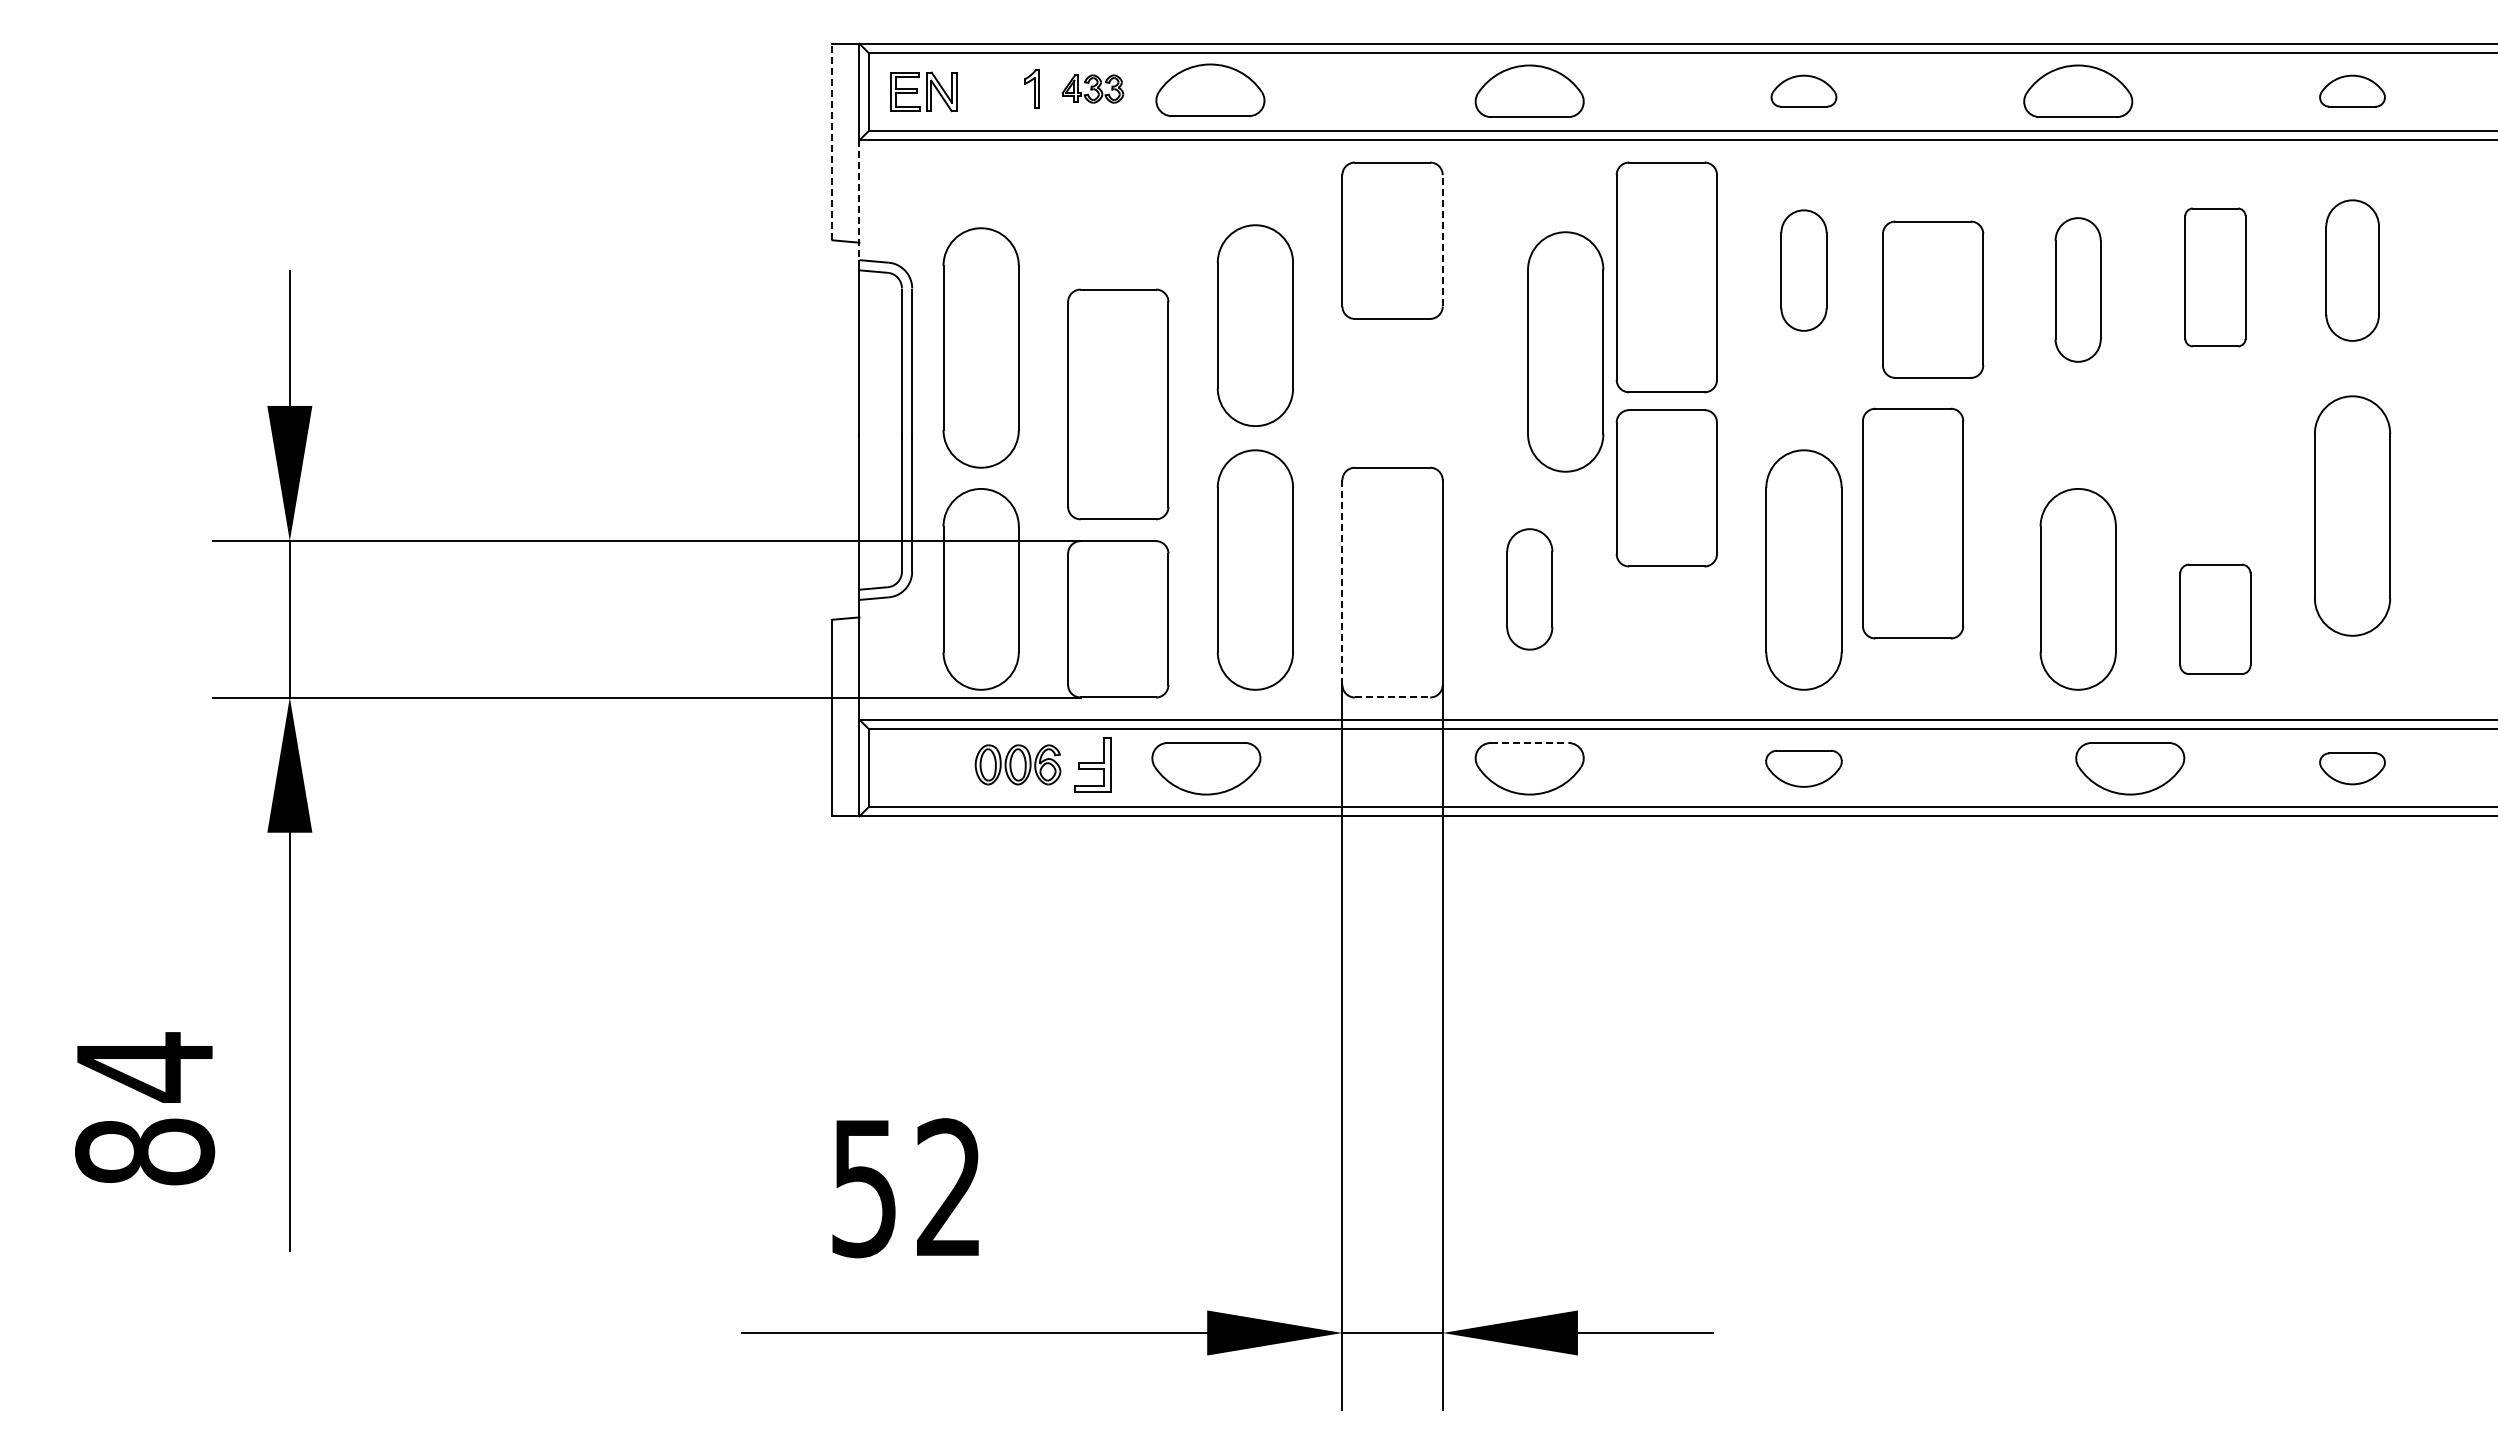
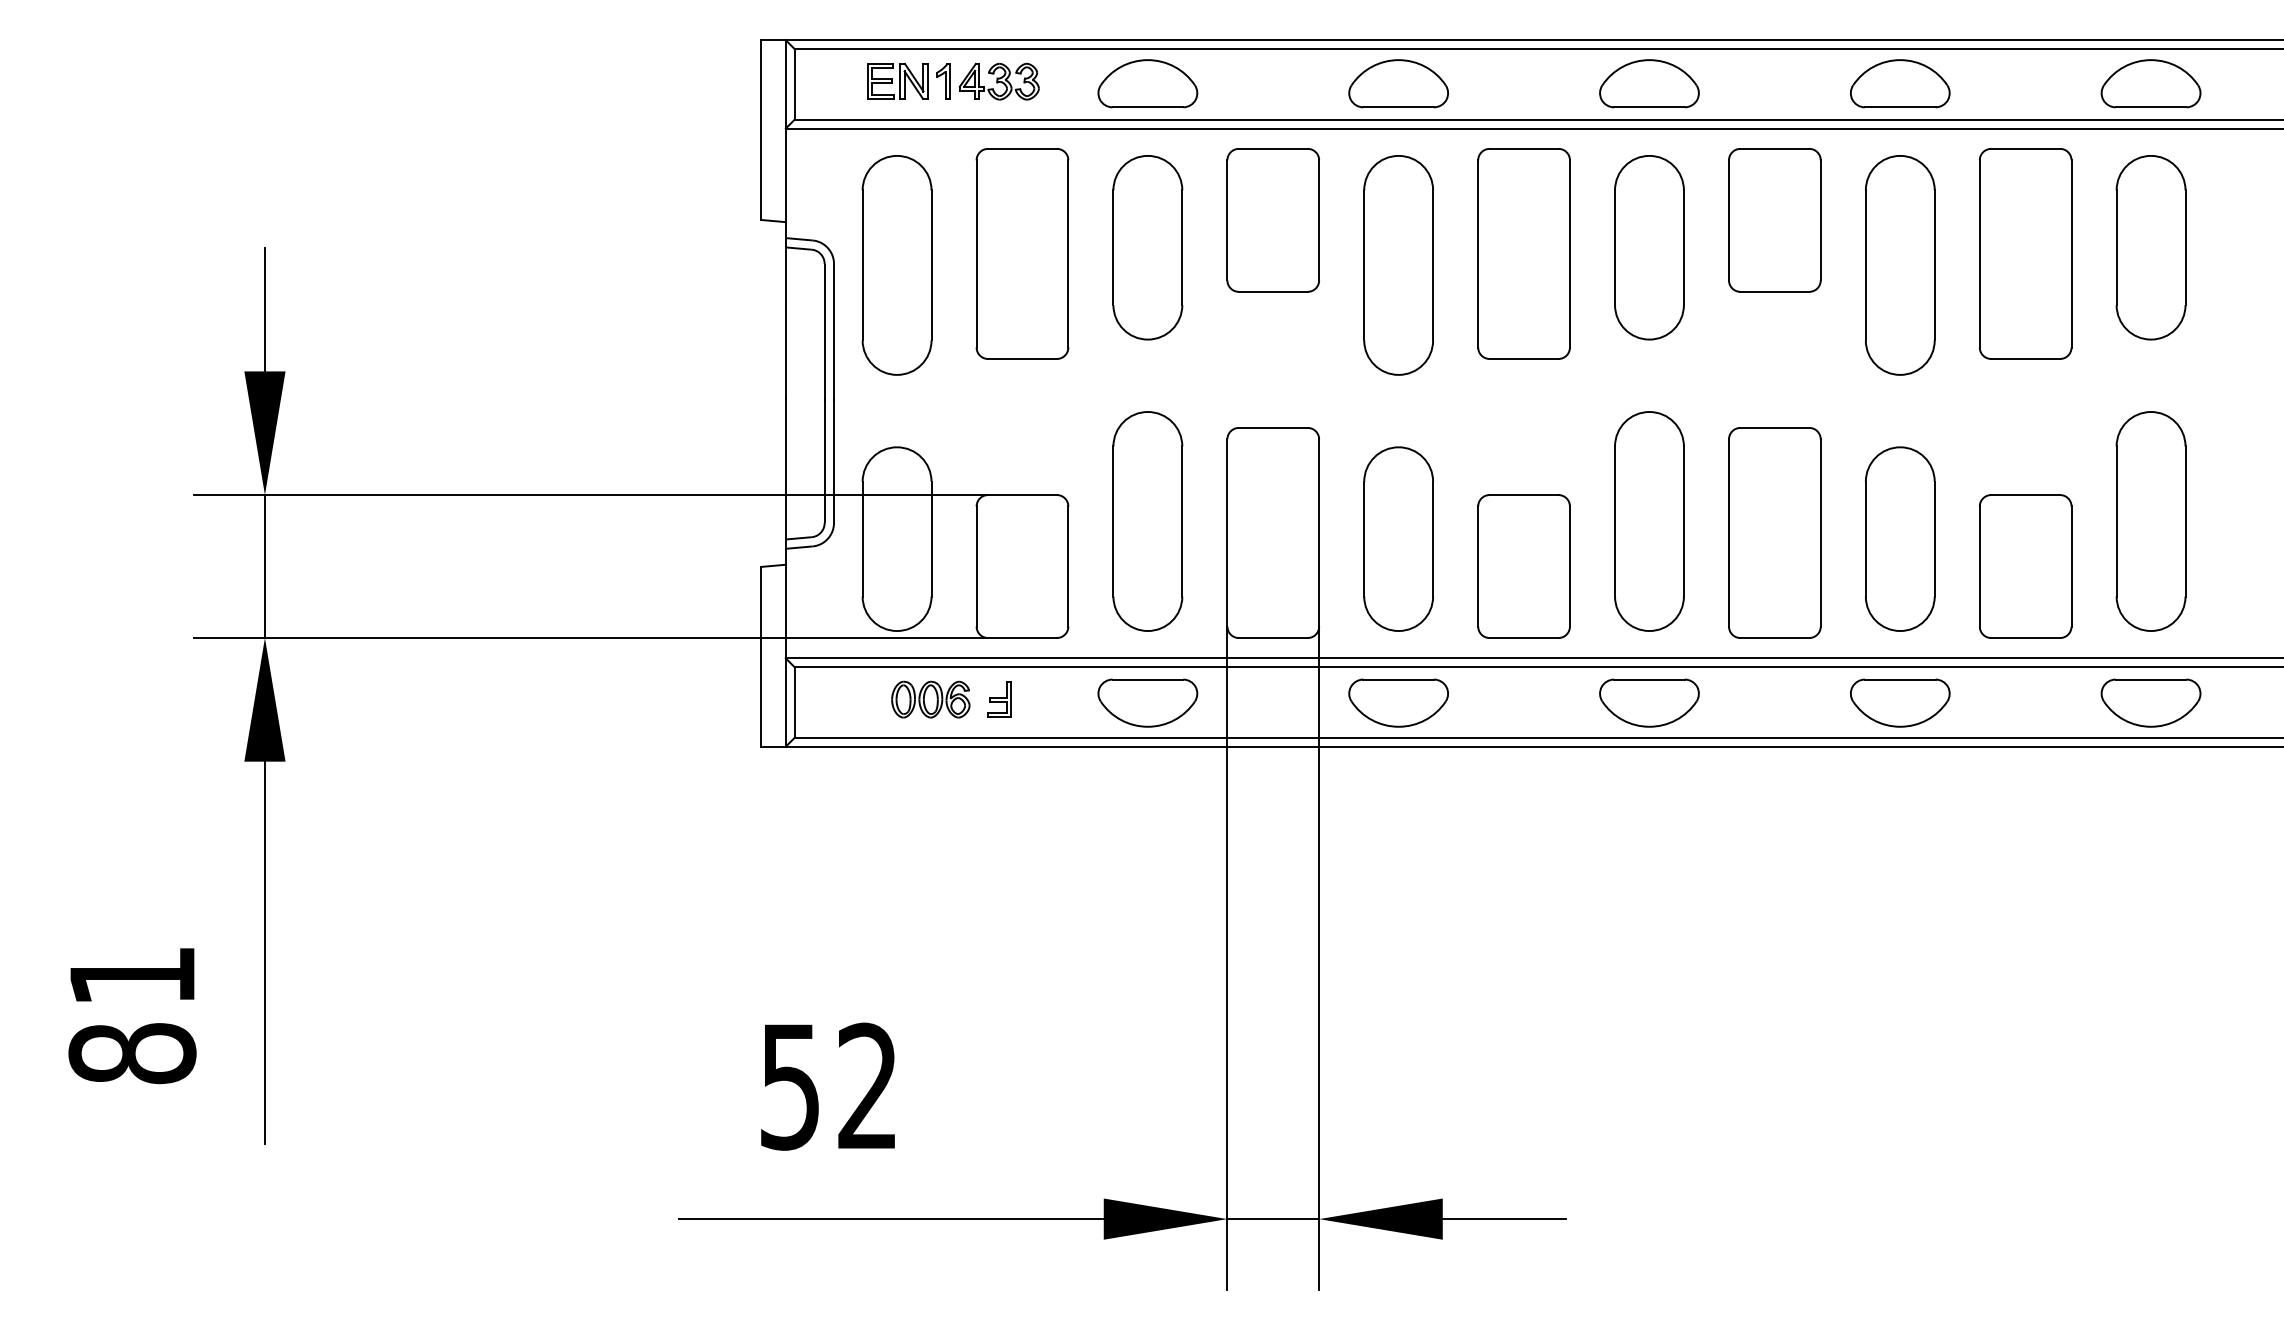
part: (1092, 88) -> (998, 81), size x1.43
part: (1210, 89) -> (1147, 82), moved
part: (1803, 90) -> (1649, 82), size x1.67
part: (2352, 90) -> (2151, 82), size x1.67
part: (923, 91) -> (897, 81), moved
line: (832, 141) -> (761, 129), dashed -> solid
line: (859, 200) -> (785, 183), dashed -> solid
line: (1442, 240) -> (1318, 220), dashed -> solid
part: (1803, 270) -> (1649, 247), size x1.67
part: (2352, 270) -> (2151, 247), size x1.43
part: (2215, 277) -> (2025, 253), size x1.67
part: (2077, 289) -> (1899, 264), size x1.67
part: (1933, 299) -> (1775, 220), moved
part: (1254, 325) -> (1147, 247), moved
part: (980, 347) -> (896, 264), moved
part: (1565, 351) -> (1398, 264), moved
part: (1118, 404) -> (1022, 253), moved
part: (1666, 488) -> (1523, 566), moved
part: (2352, 515) -> (2151, 520), moved
part: (1913, 523) -> (1775, 532), moved
line: (1342, 583) -> (1227, 533), dashed -> solid
part: (1529, 589) -> (1398, 539), size x1.67
part: (2215, 619) -> (2025, 566), size x1.43
line: (1392, 697) -> (1273, 638), dashed -> solid
line: (1529, 742) -> (1398, 679), dashed -> solid
part: (1092, 764) -> (998, 699), size x0.71
part: (1206, 768) -> (1147, 702), moved
part: (1803, 768) -> (1649, 702), size x1.43
part: (2130, 768) -> (1900, 702), moved
part: (2352, 768) -> (2151, 702), size x1.67
text: (144, 1067) -> (132, 976), 84 -> 81

